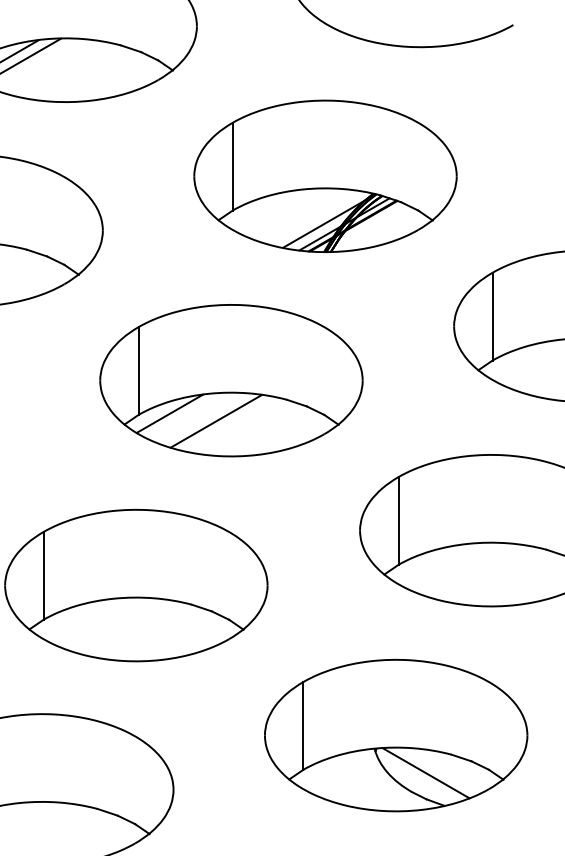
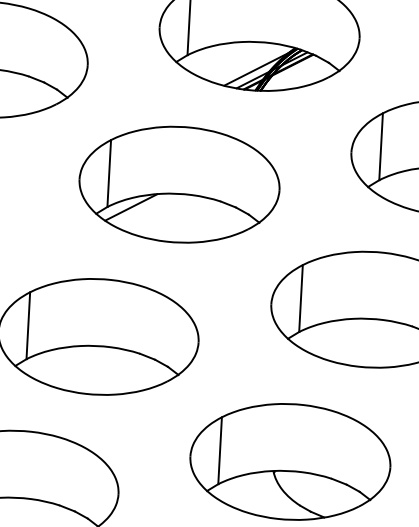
line: (216, 420) -> (166, 214), removed
line: (425, 773) -> (311, 492), removed

